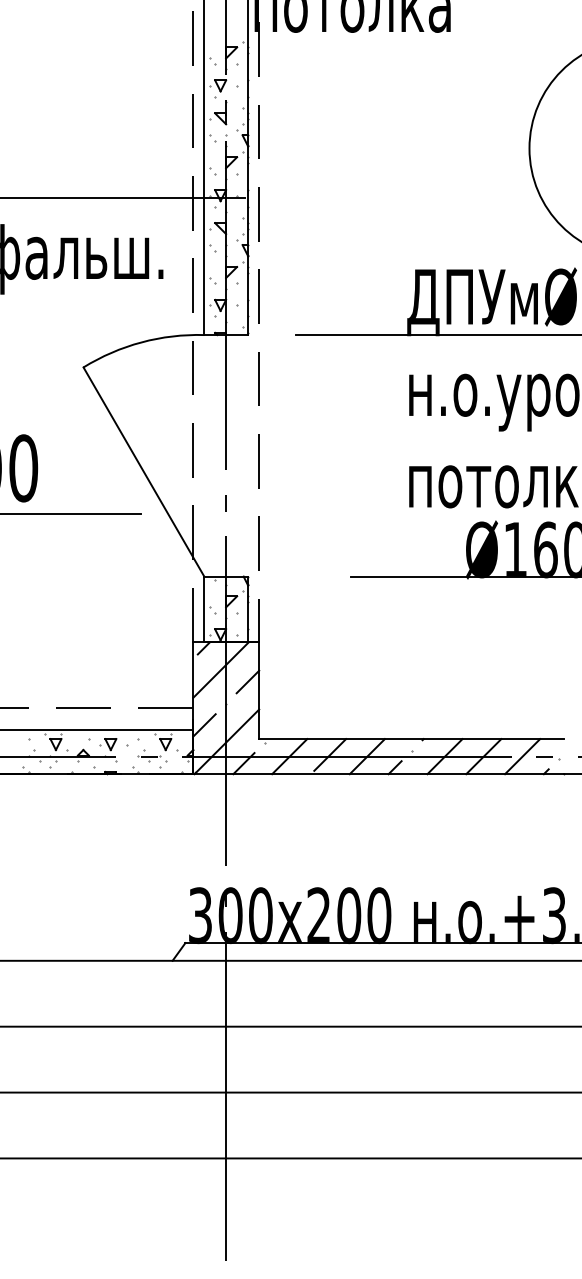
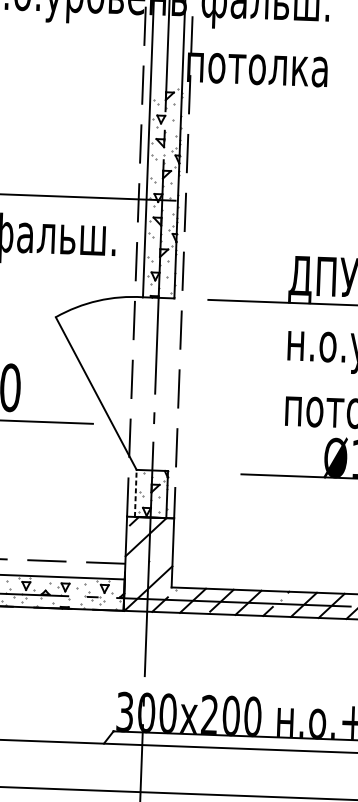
line: (204, 609) -> (135, 493), solid -> dashed
line: (247, 681) -> (164, 546), removed
line: (204, 725) -> (132, 576), removed

